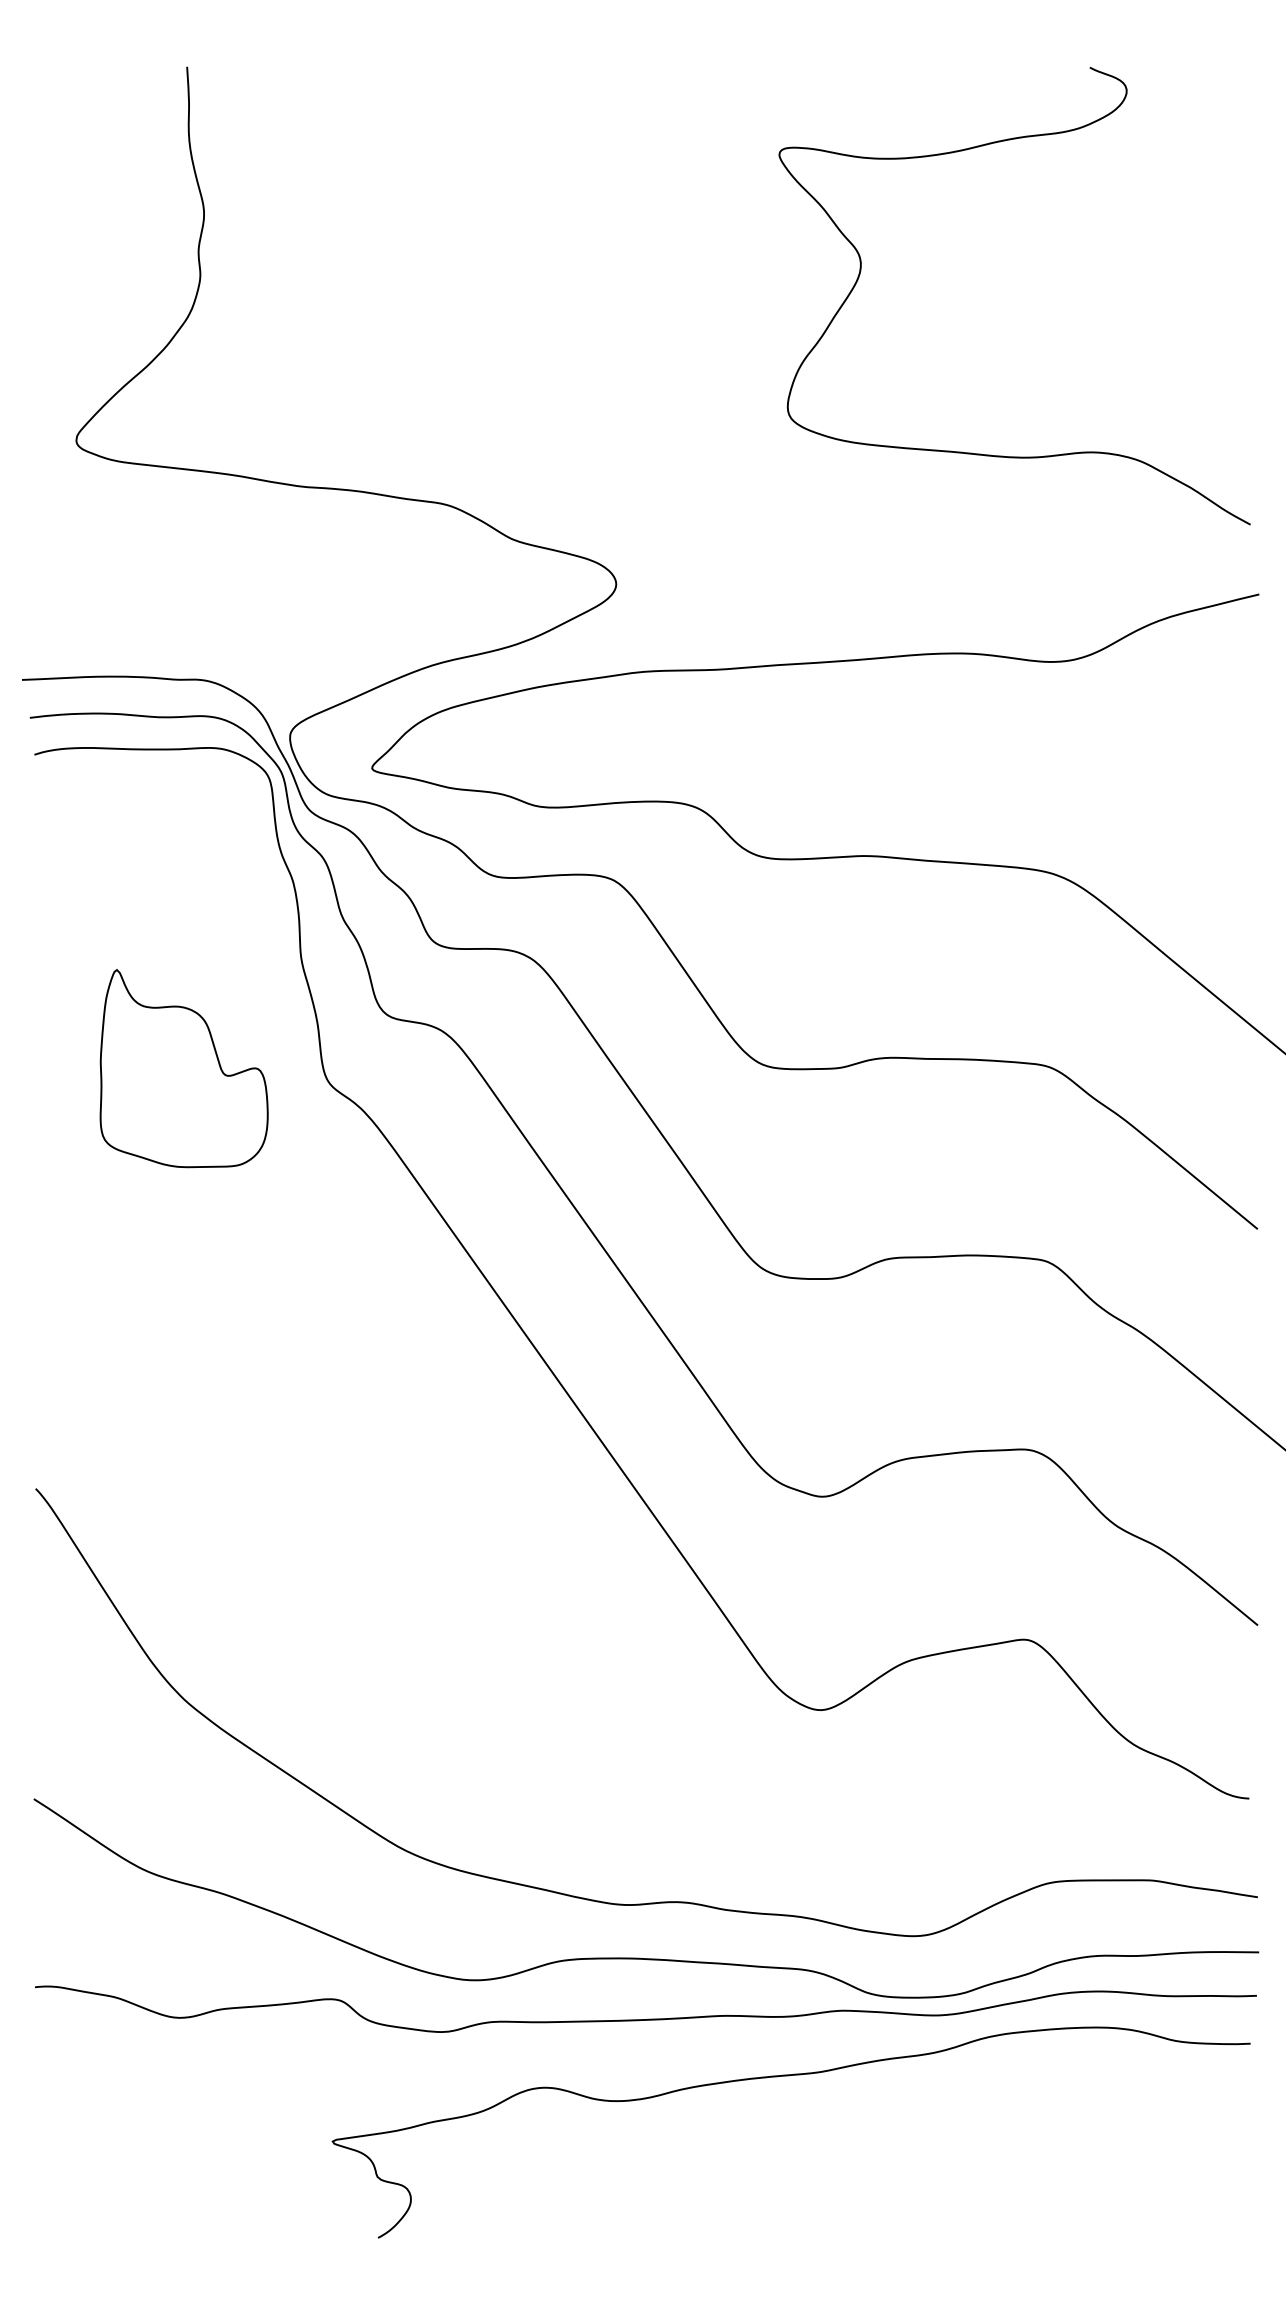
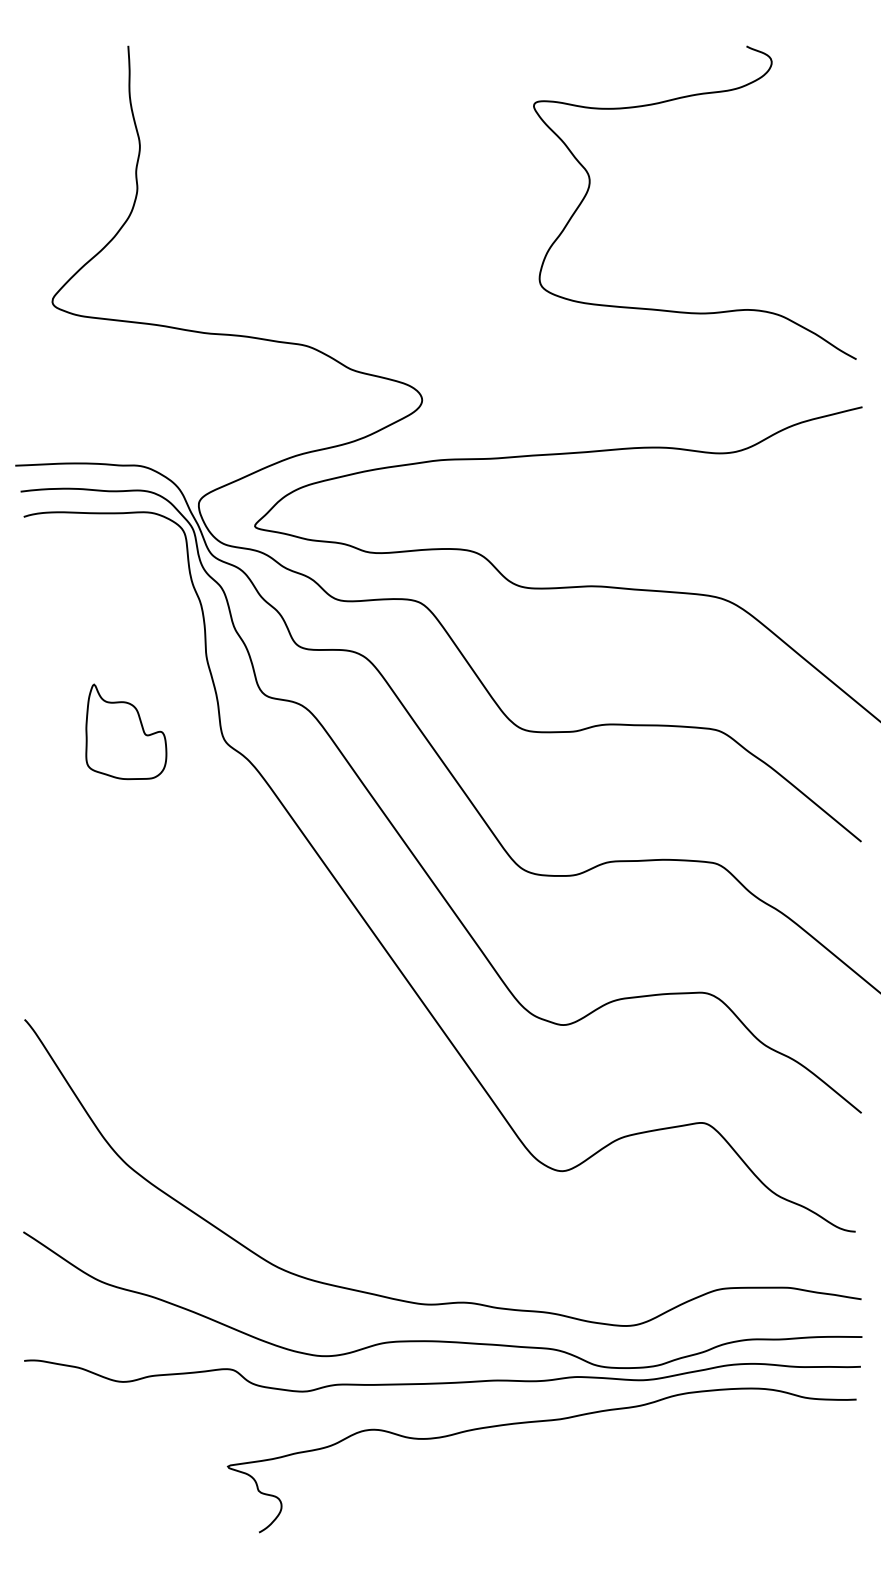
part: (184, 1068) -> (126, 731), size x0.7

